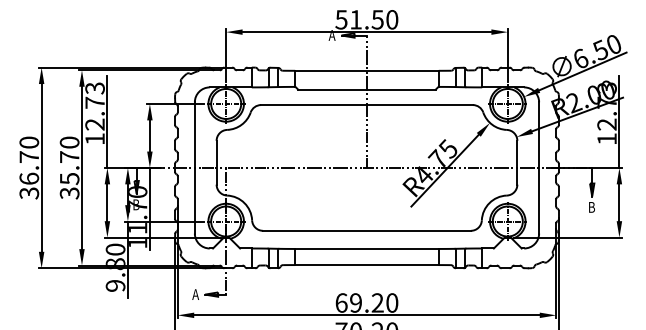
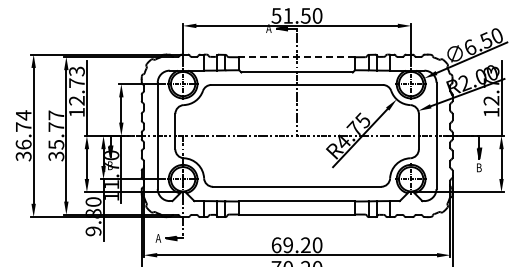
line: (366, 71) -> (296, 57), solid -> dashed
text: (29, 142) -> (23, 115), 36.70 -> 36.74
text: (69, 142) -> (56, 115), 35.70 -> 35.77

